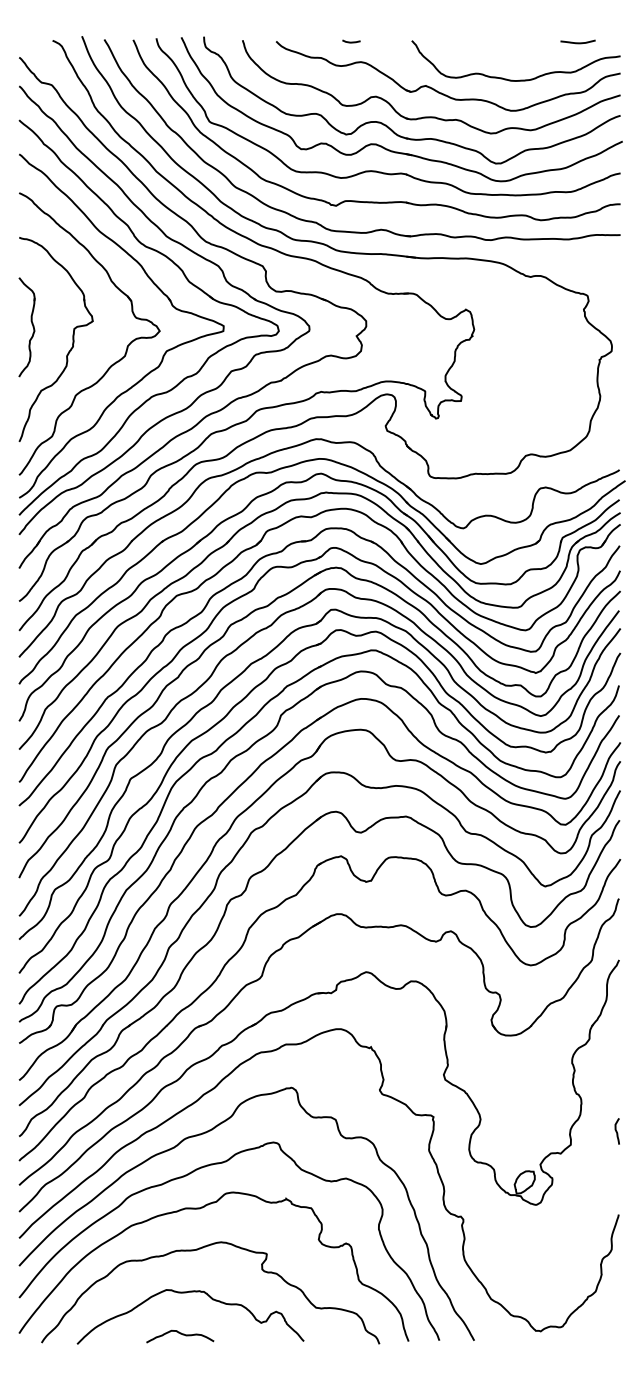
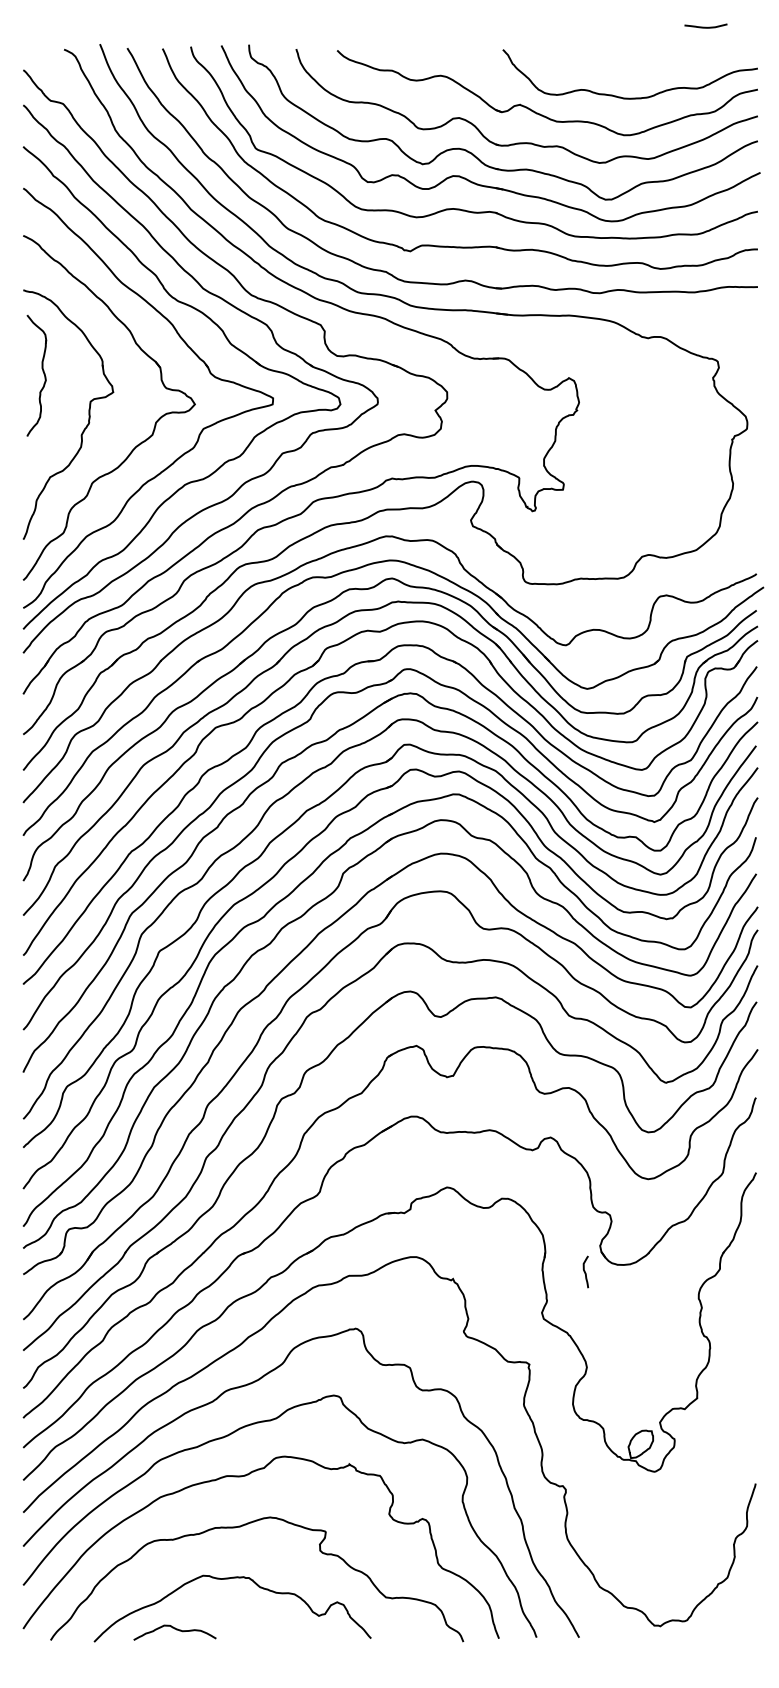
curve: (352, 41) -> (430, 50), removed
curve: (577, 42) -> (705, 26), moved
part: (32, 326) -> (43, 374), moved
curve: (616, 1130) -> (585, 1271), moved
curve: (181, 1334) -> (176, 1630), moved

